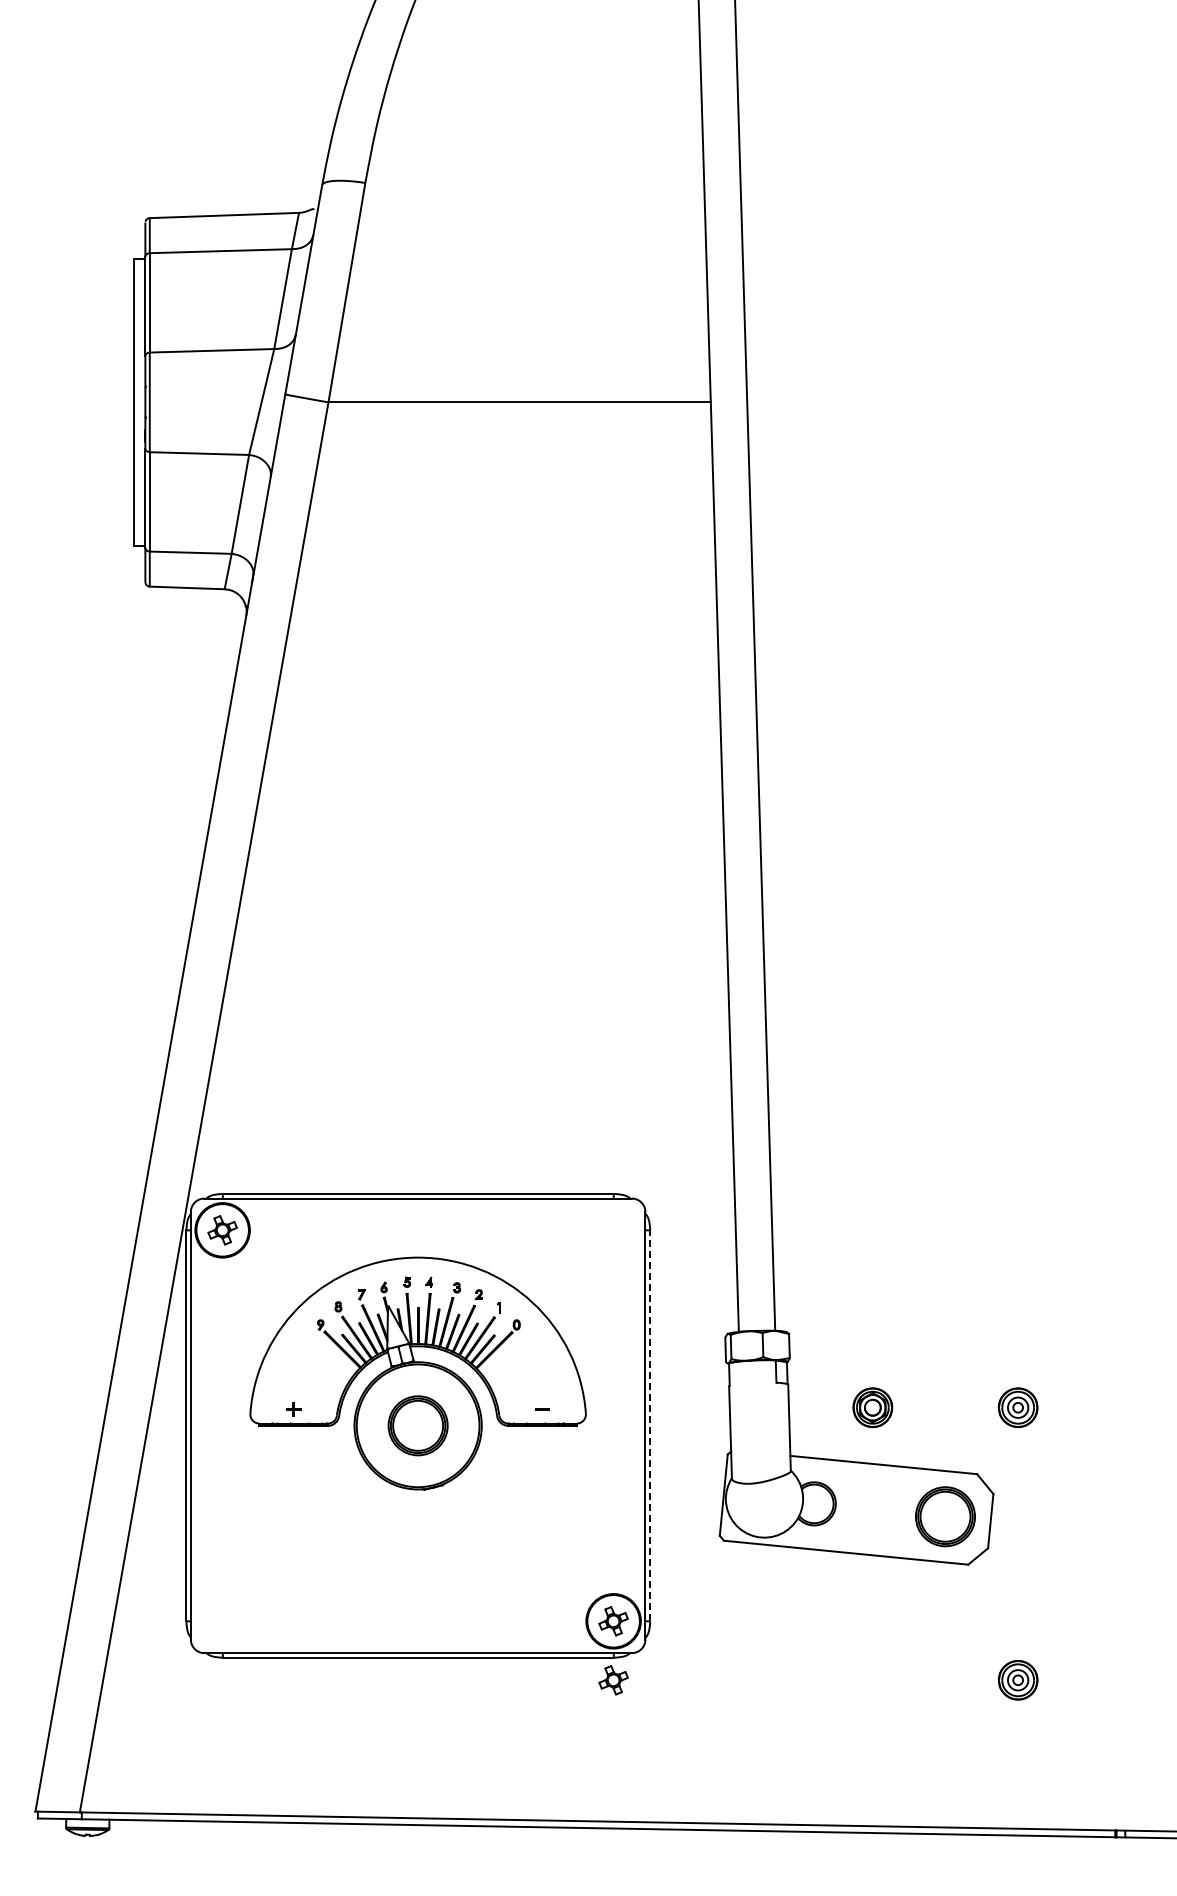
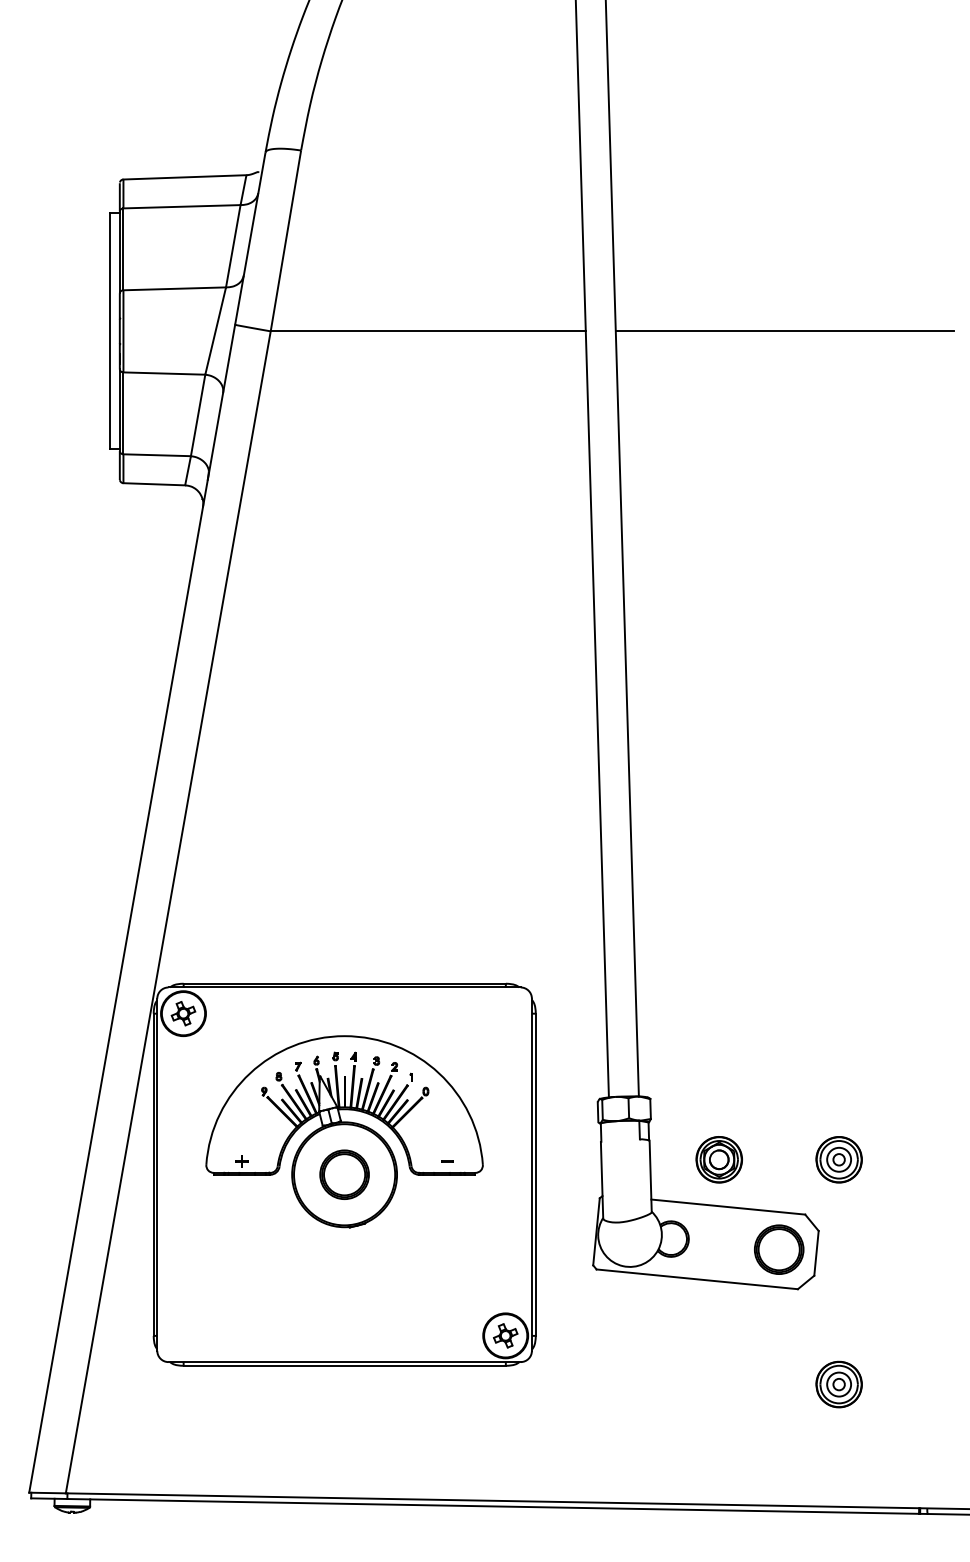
line: (952, 402) -> (784, 331), added
part: (872, 1407) -> (719, 1159), size x1.43
part: (1017, 1407) -> (838, 1159), size x1.43
line: (650, 1425) -> (536, 1174), dashed -> solid
part: (1017, 1679) -> (838, 1383), size x1.43
part: (613, 1680) -> (505, 1384), removed

